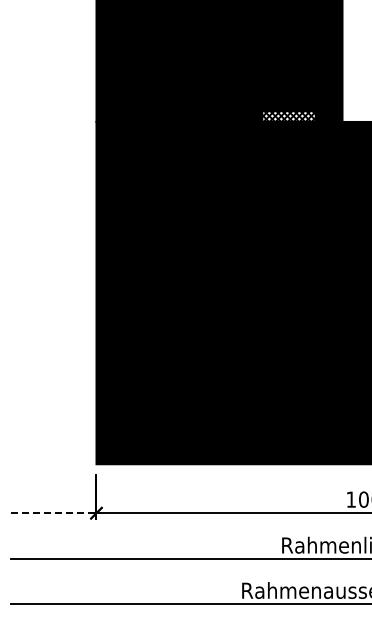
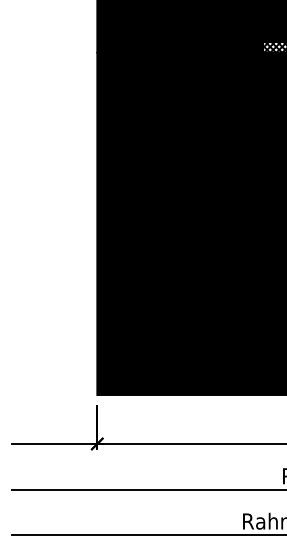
line: (57, 513) -> (58, 444), dashed -> solid

